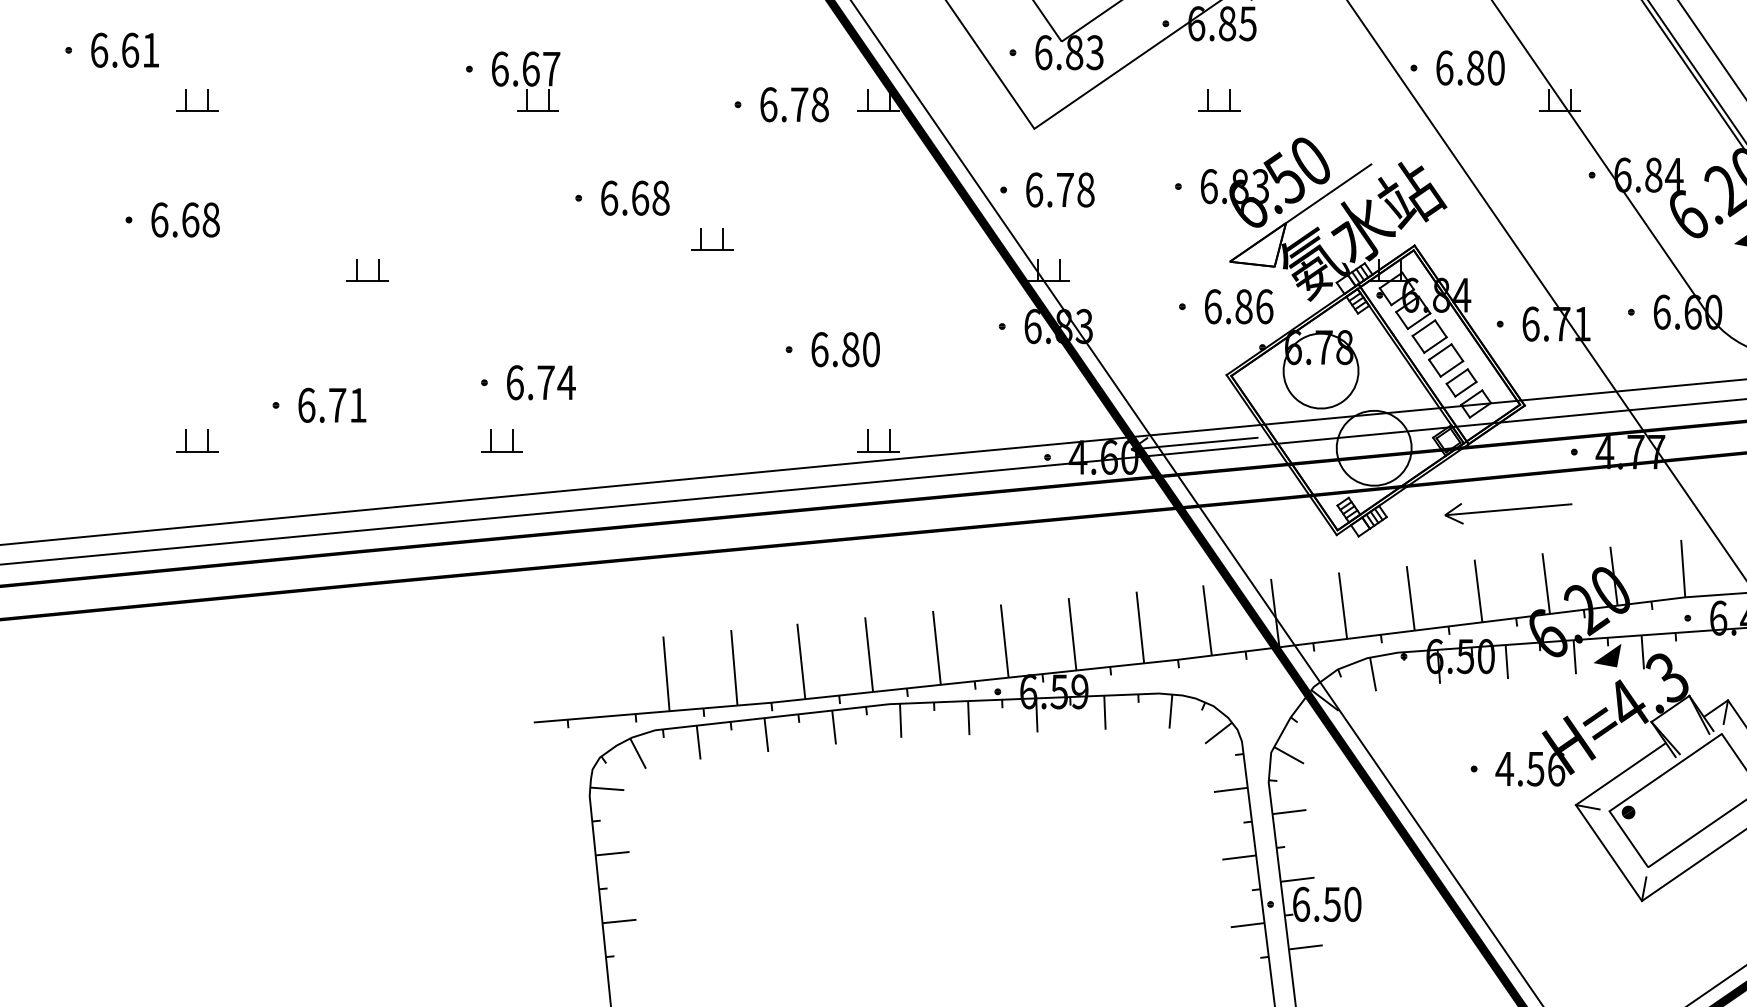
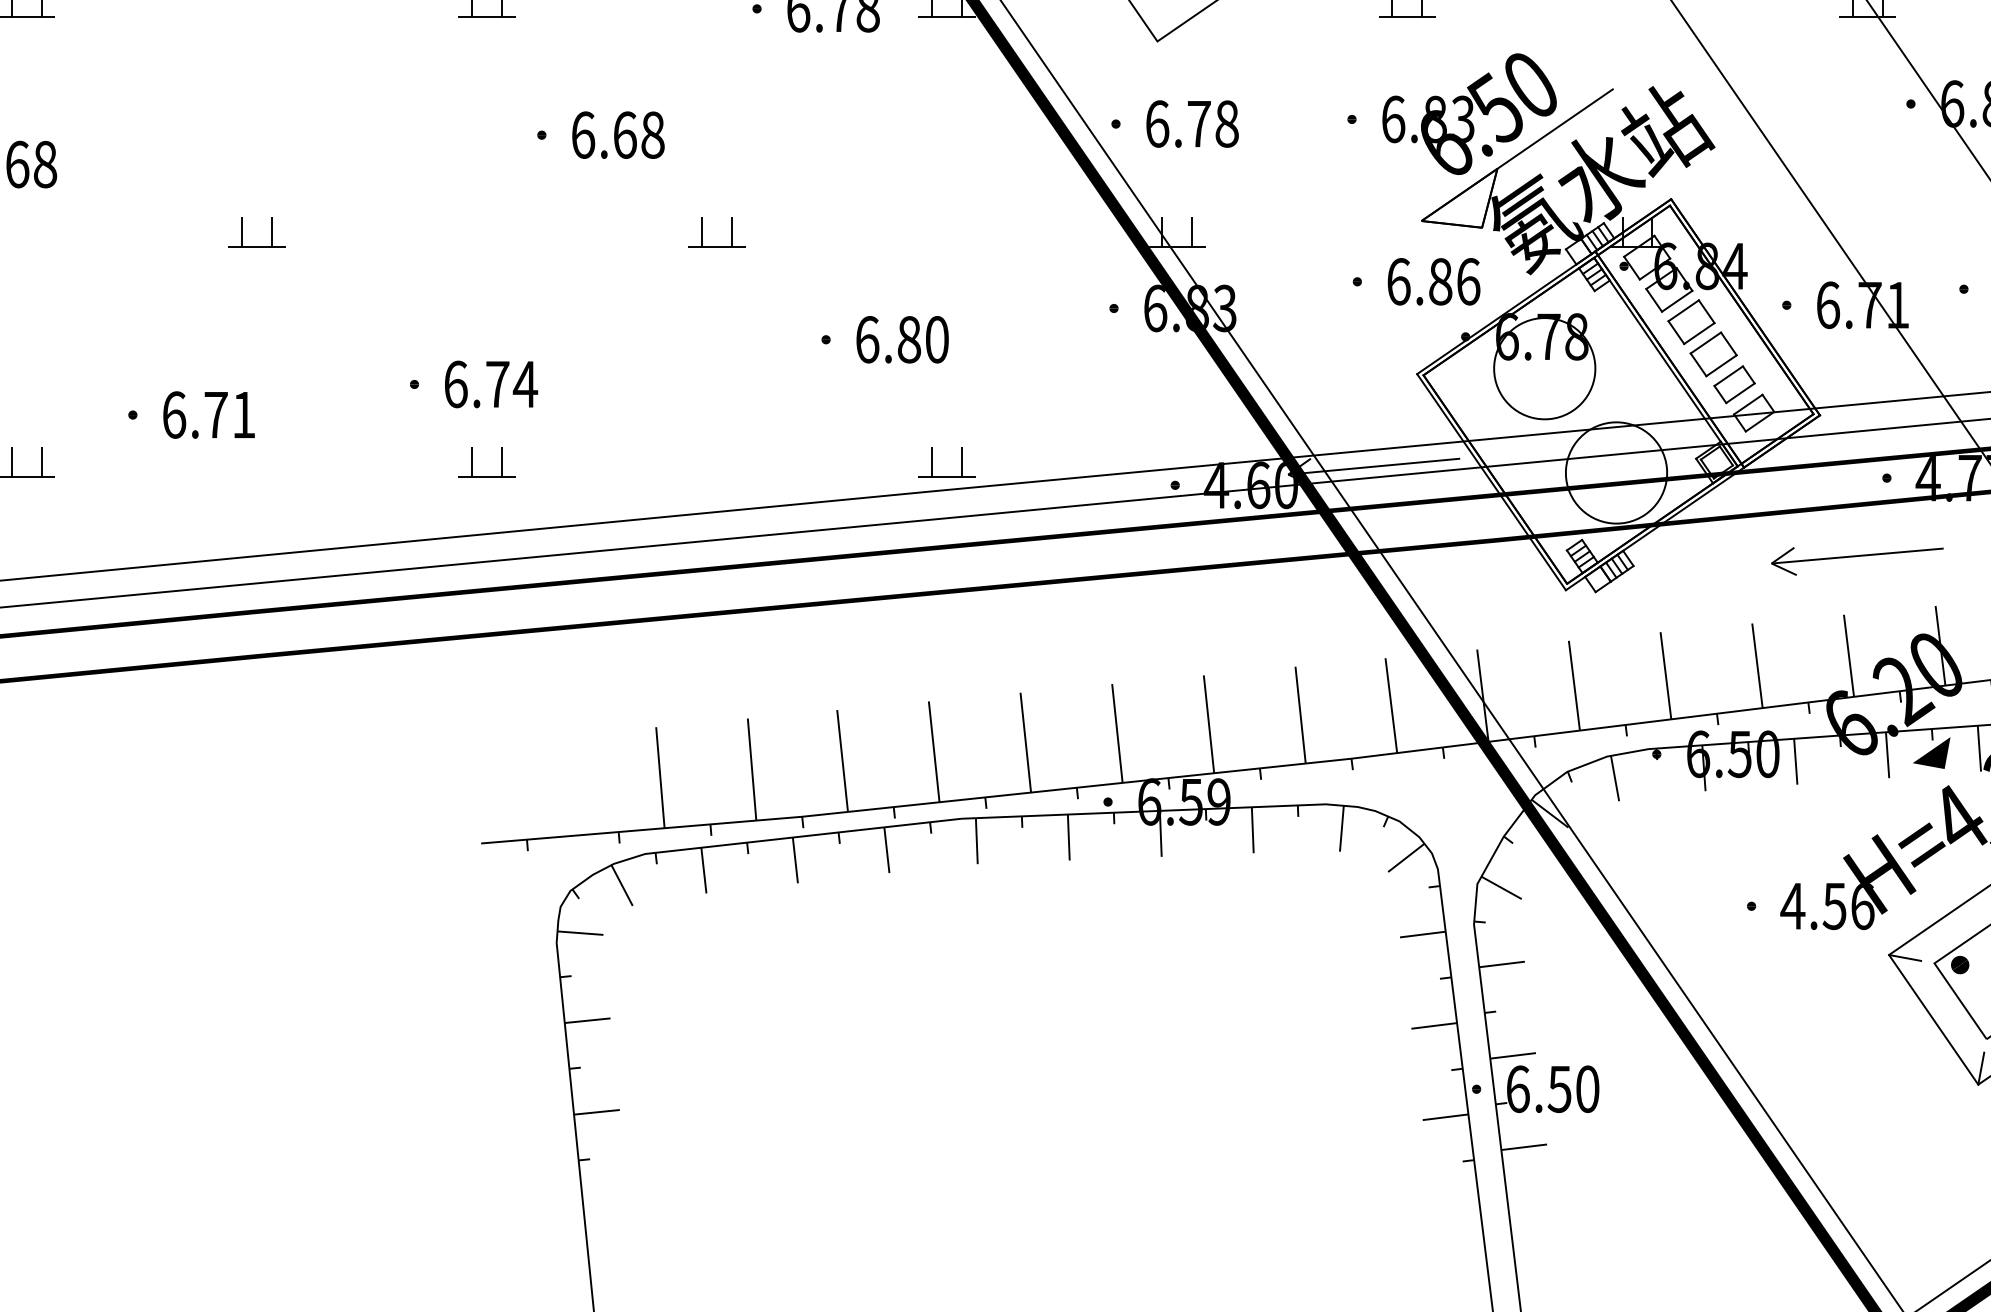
part: (722, 239) -> (730, 232), moved
part: (491, 440) -> (472, 462), moved
part: (1508, 513) -> (1857, 561), moved

